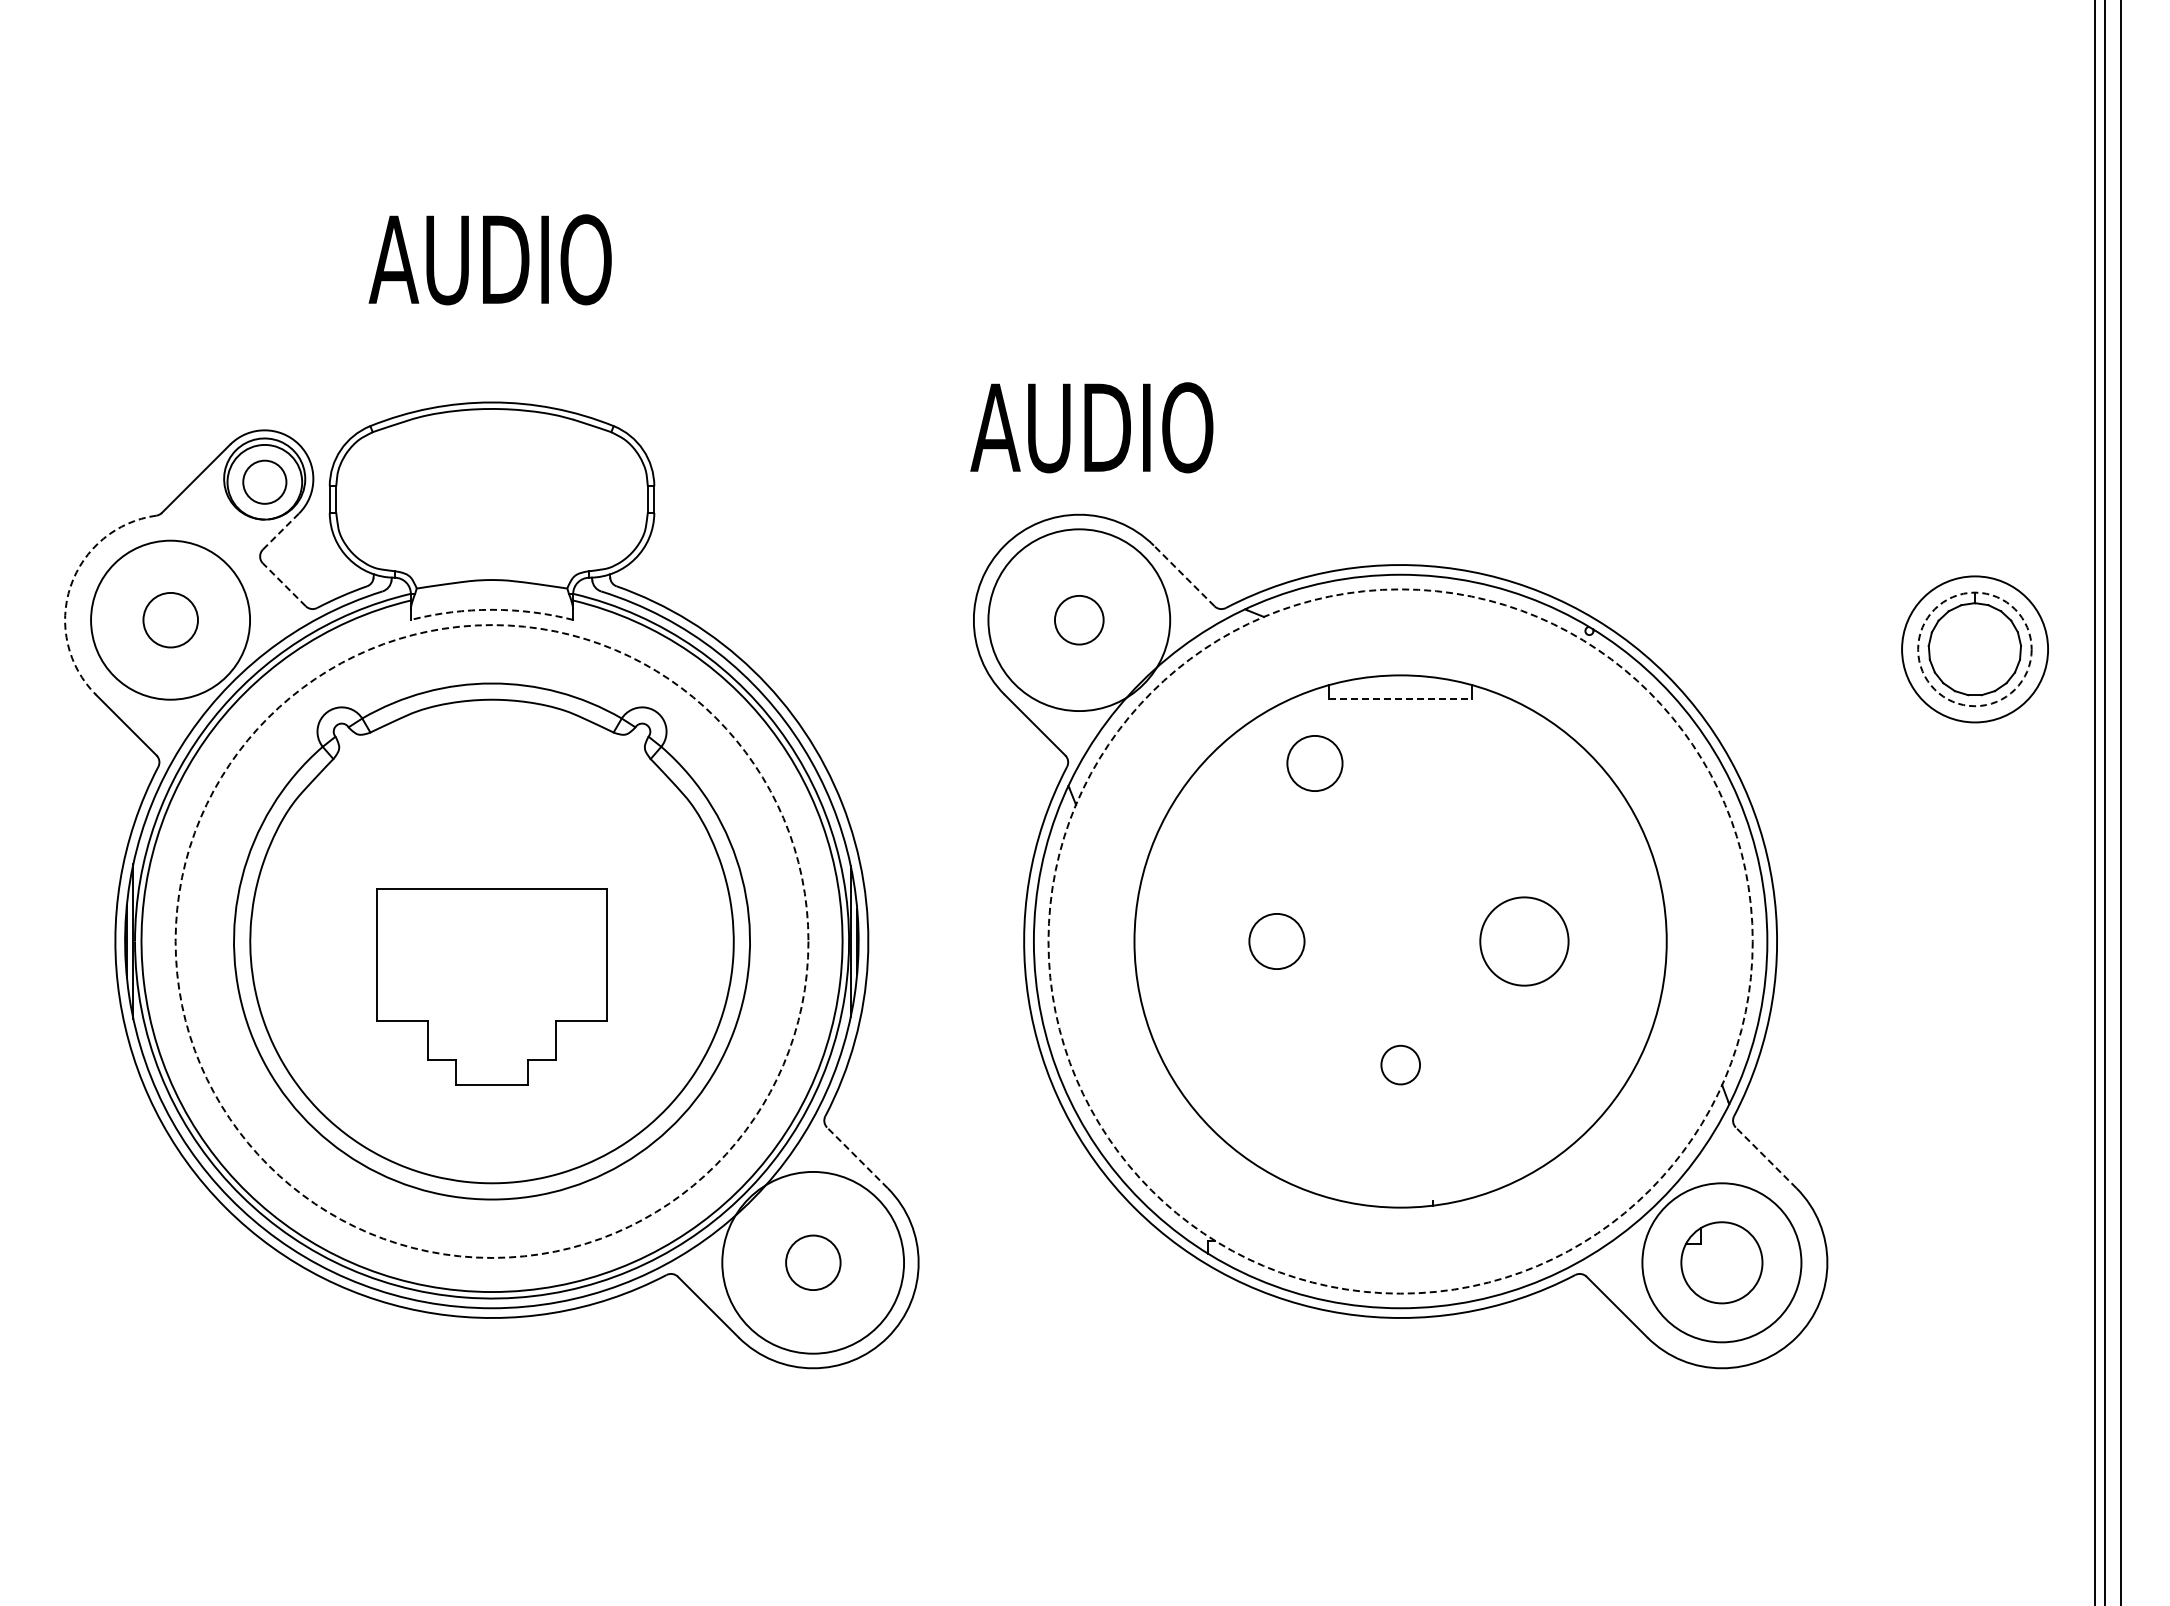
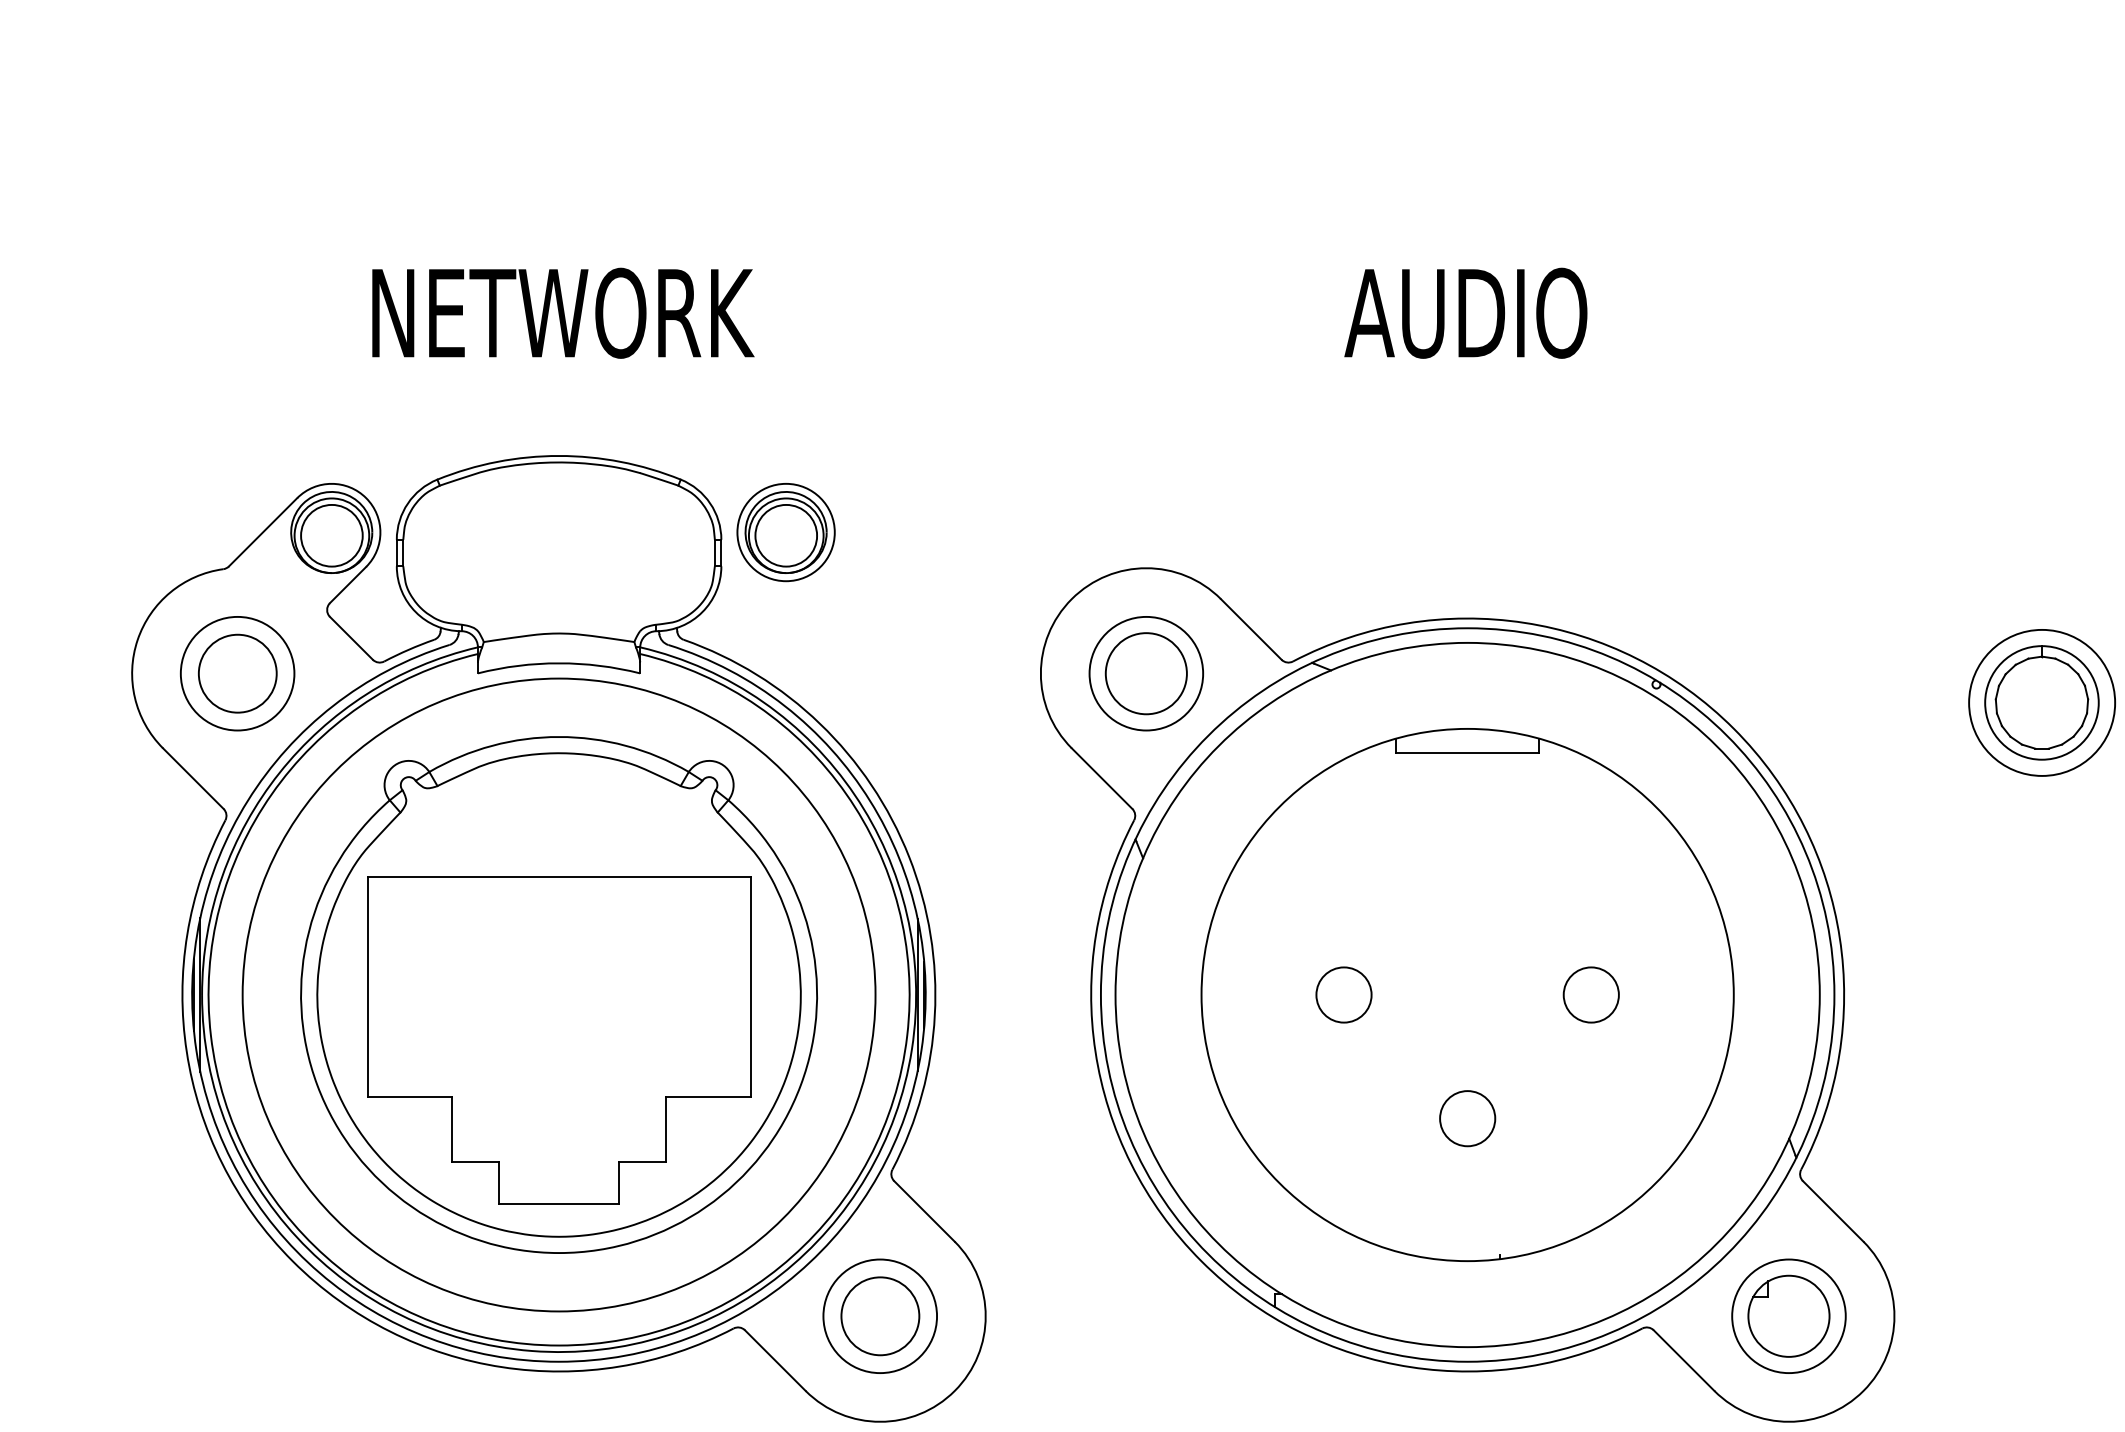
text: (496, 259) -> (563, 313), AUDIO -> NETWORK
text: (1091, 427) -> (1465, 313), moved
part: (718, 478) -> (785, 532), added
circle: (264, 482) -> (331, 536), size x1.43
line: (281, 531) -> (348, 585), dashed -> solid
line: (1184, 575) -> (1251, 629), dashed -> solid
line: (284, 584) -> (351, 638), dashed -> solid
arc: (70, 586) -> (137, 640), dashed -> solid
arc: (492, 609) -> (559, 663), dashed -> solid
circle: (1078, 619) -> (1145, 673), size x1.67
circle: (170, 620) -> (237, 674), size x0.71
circle: (170, 620) -> (237, 674), size x1.43
circle: (1079, 620) -> (1146, 674), size x0.62
circle: (1974, 649) -> (2041, 703), dashed -> solid
line: (1401, 699) -> (1468, 753), dashed -> solid
circle: (1314, 763) -> (1381, 817), removed
circle: (491, 941) -> (558, 995), dashed -> solid
circle: (1400, 941) -> (1467, 995), dashed -> solid
circle: (1523, 941) -> (1590, 995), size x0.62
part: (492, 986) -> (559, 1040), size x1.67
circle: (1400, 1064) -> (1467, 1118), size x1.43
line: (857, 1157) -> (924, 1211), dashed -> solid
line: (1766, 1157) -> (1833, 1211), dashed -> solid
circle: (812, 1262) -> (879, 1316), size x0.62
circle: (813, 1262) -> (880, 1316), size x1.43
circle: (1721, 1262) -> (1788, 1316), size x0.71

